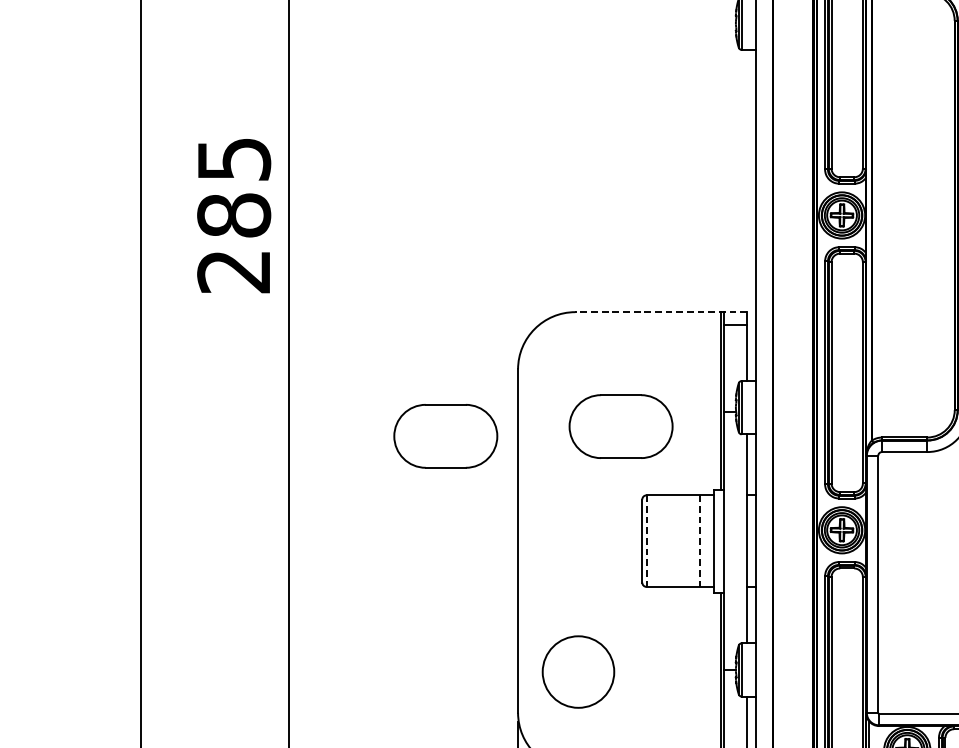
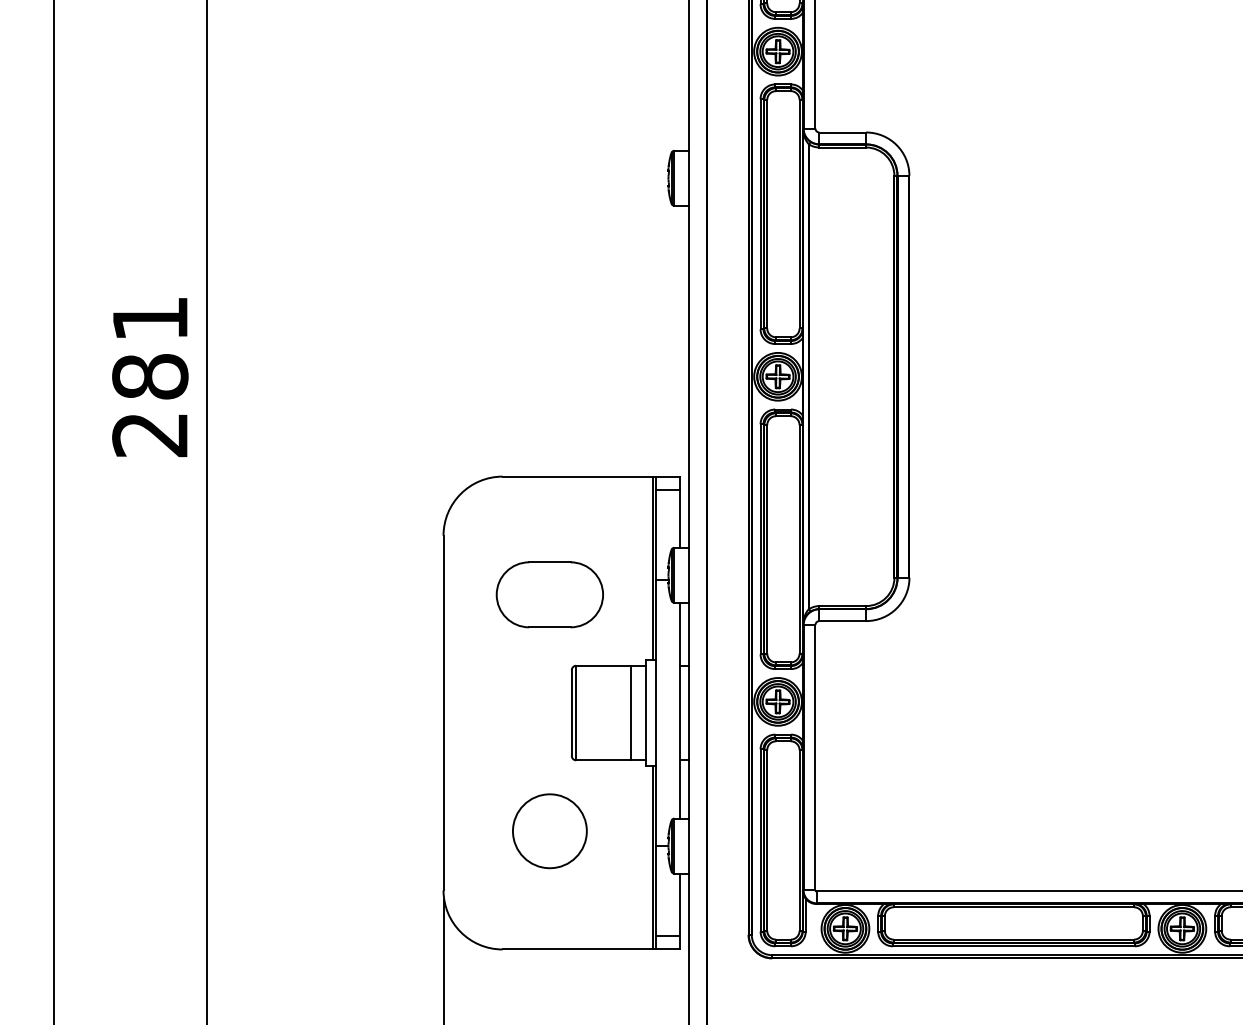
text: (234, 159) -> (150, 318), 285 -> 281
line: (661, 312) -> (591, 476), dashed -> solid
part: (445, 435) -> (368, 604), removed
line: (646, 541) -> (576, 713), dashed -> solid
line: (699, 541) -> (630, 713), dashed -> solid
circle: (578, 672) -> (549, 831), moved

